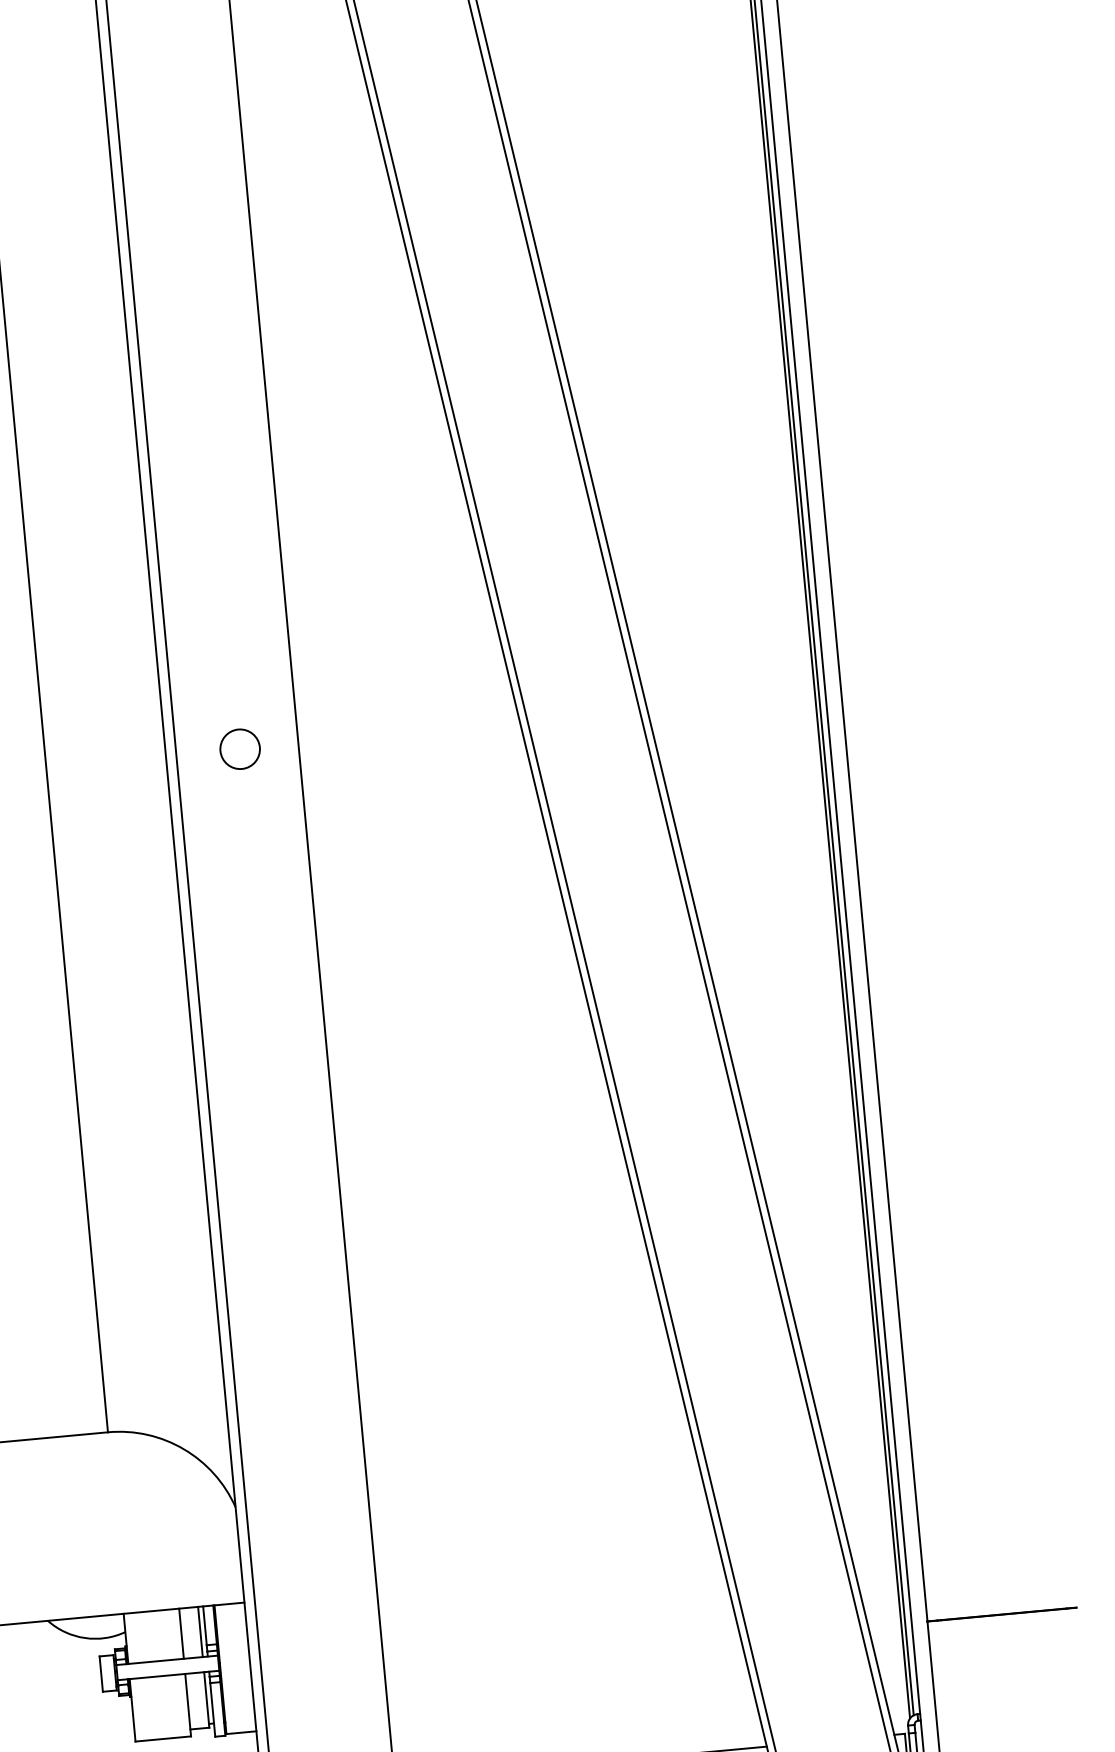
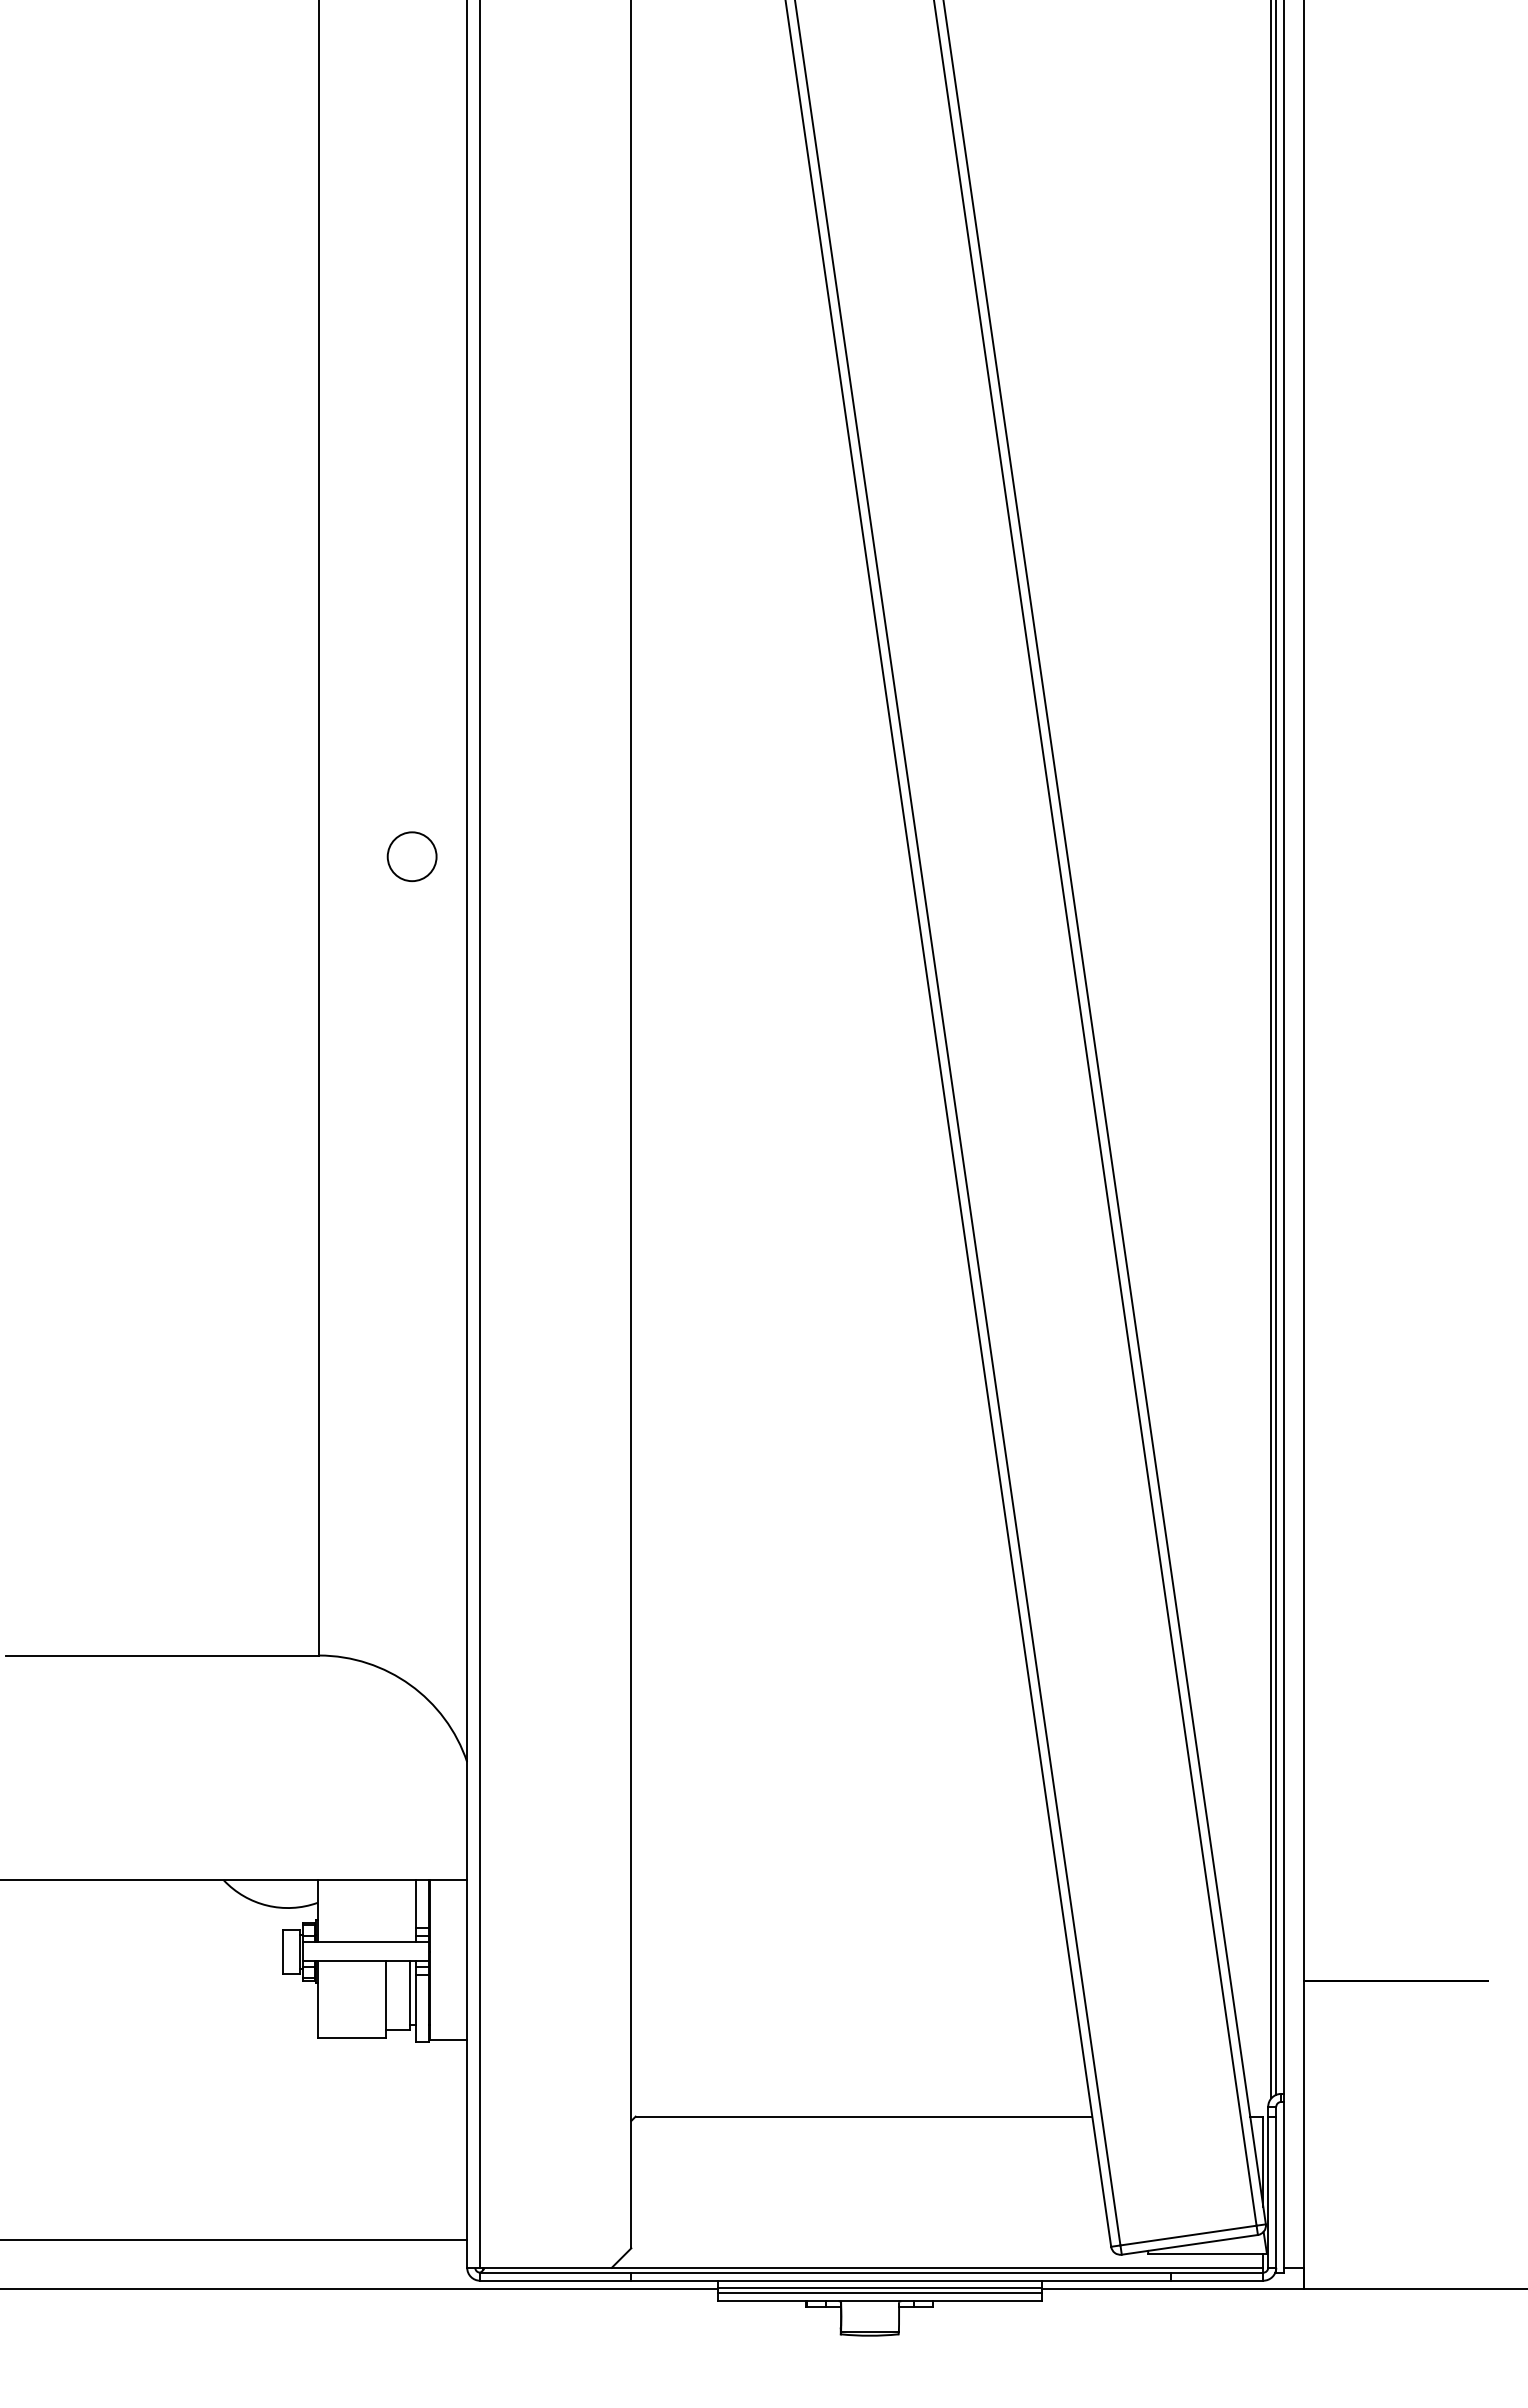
circle: (239, 749) -> (411, 856), moved
line: (200, 1632) -> (409, 1911), removed
line: (181, 1633) -> (386, 1911), removed

